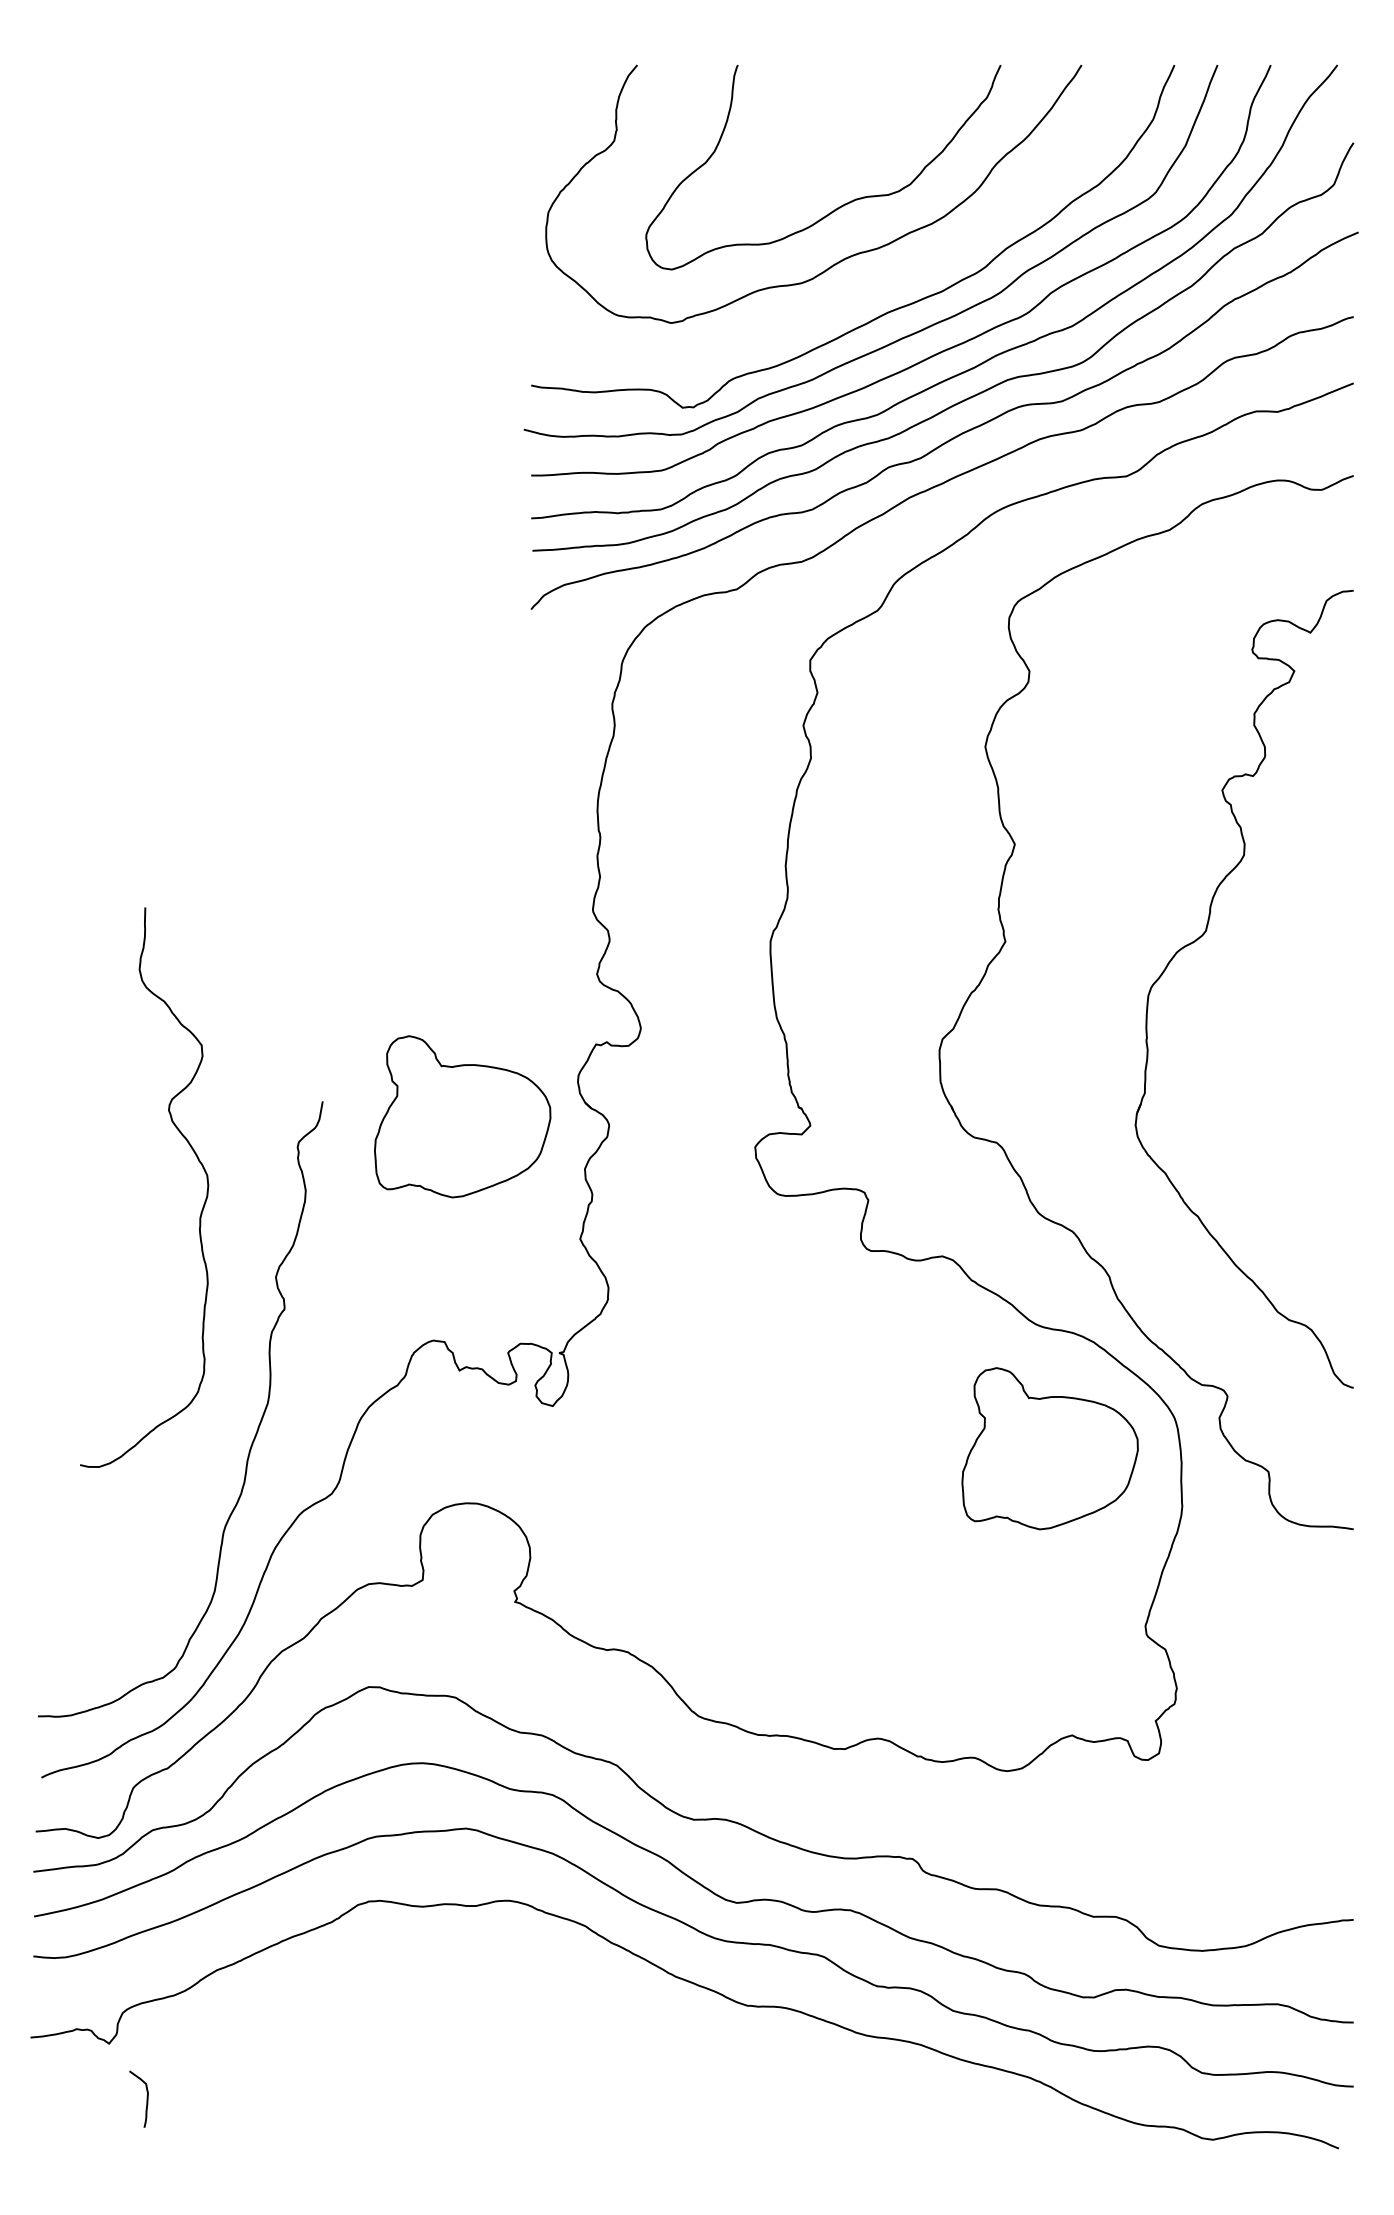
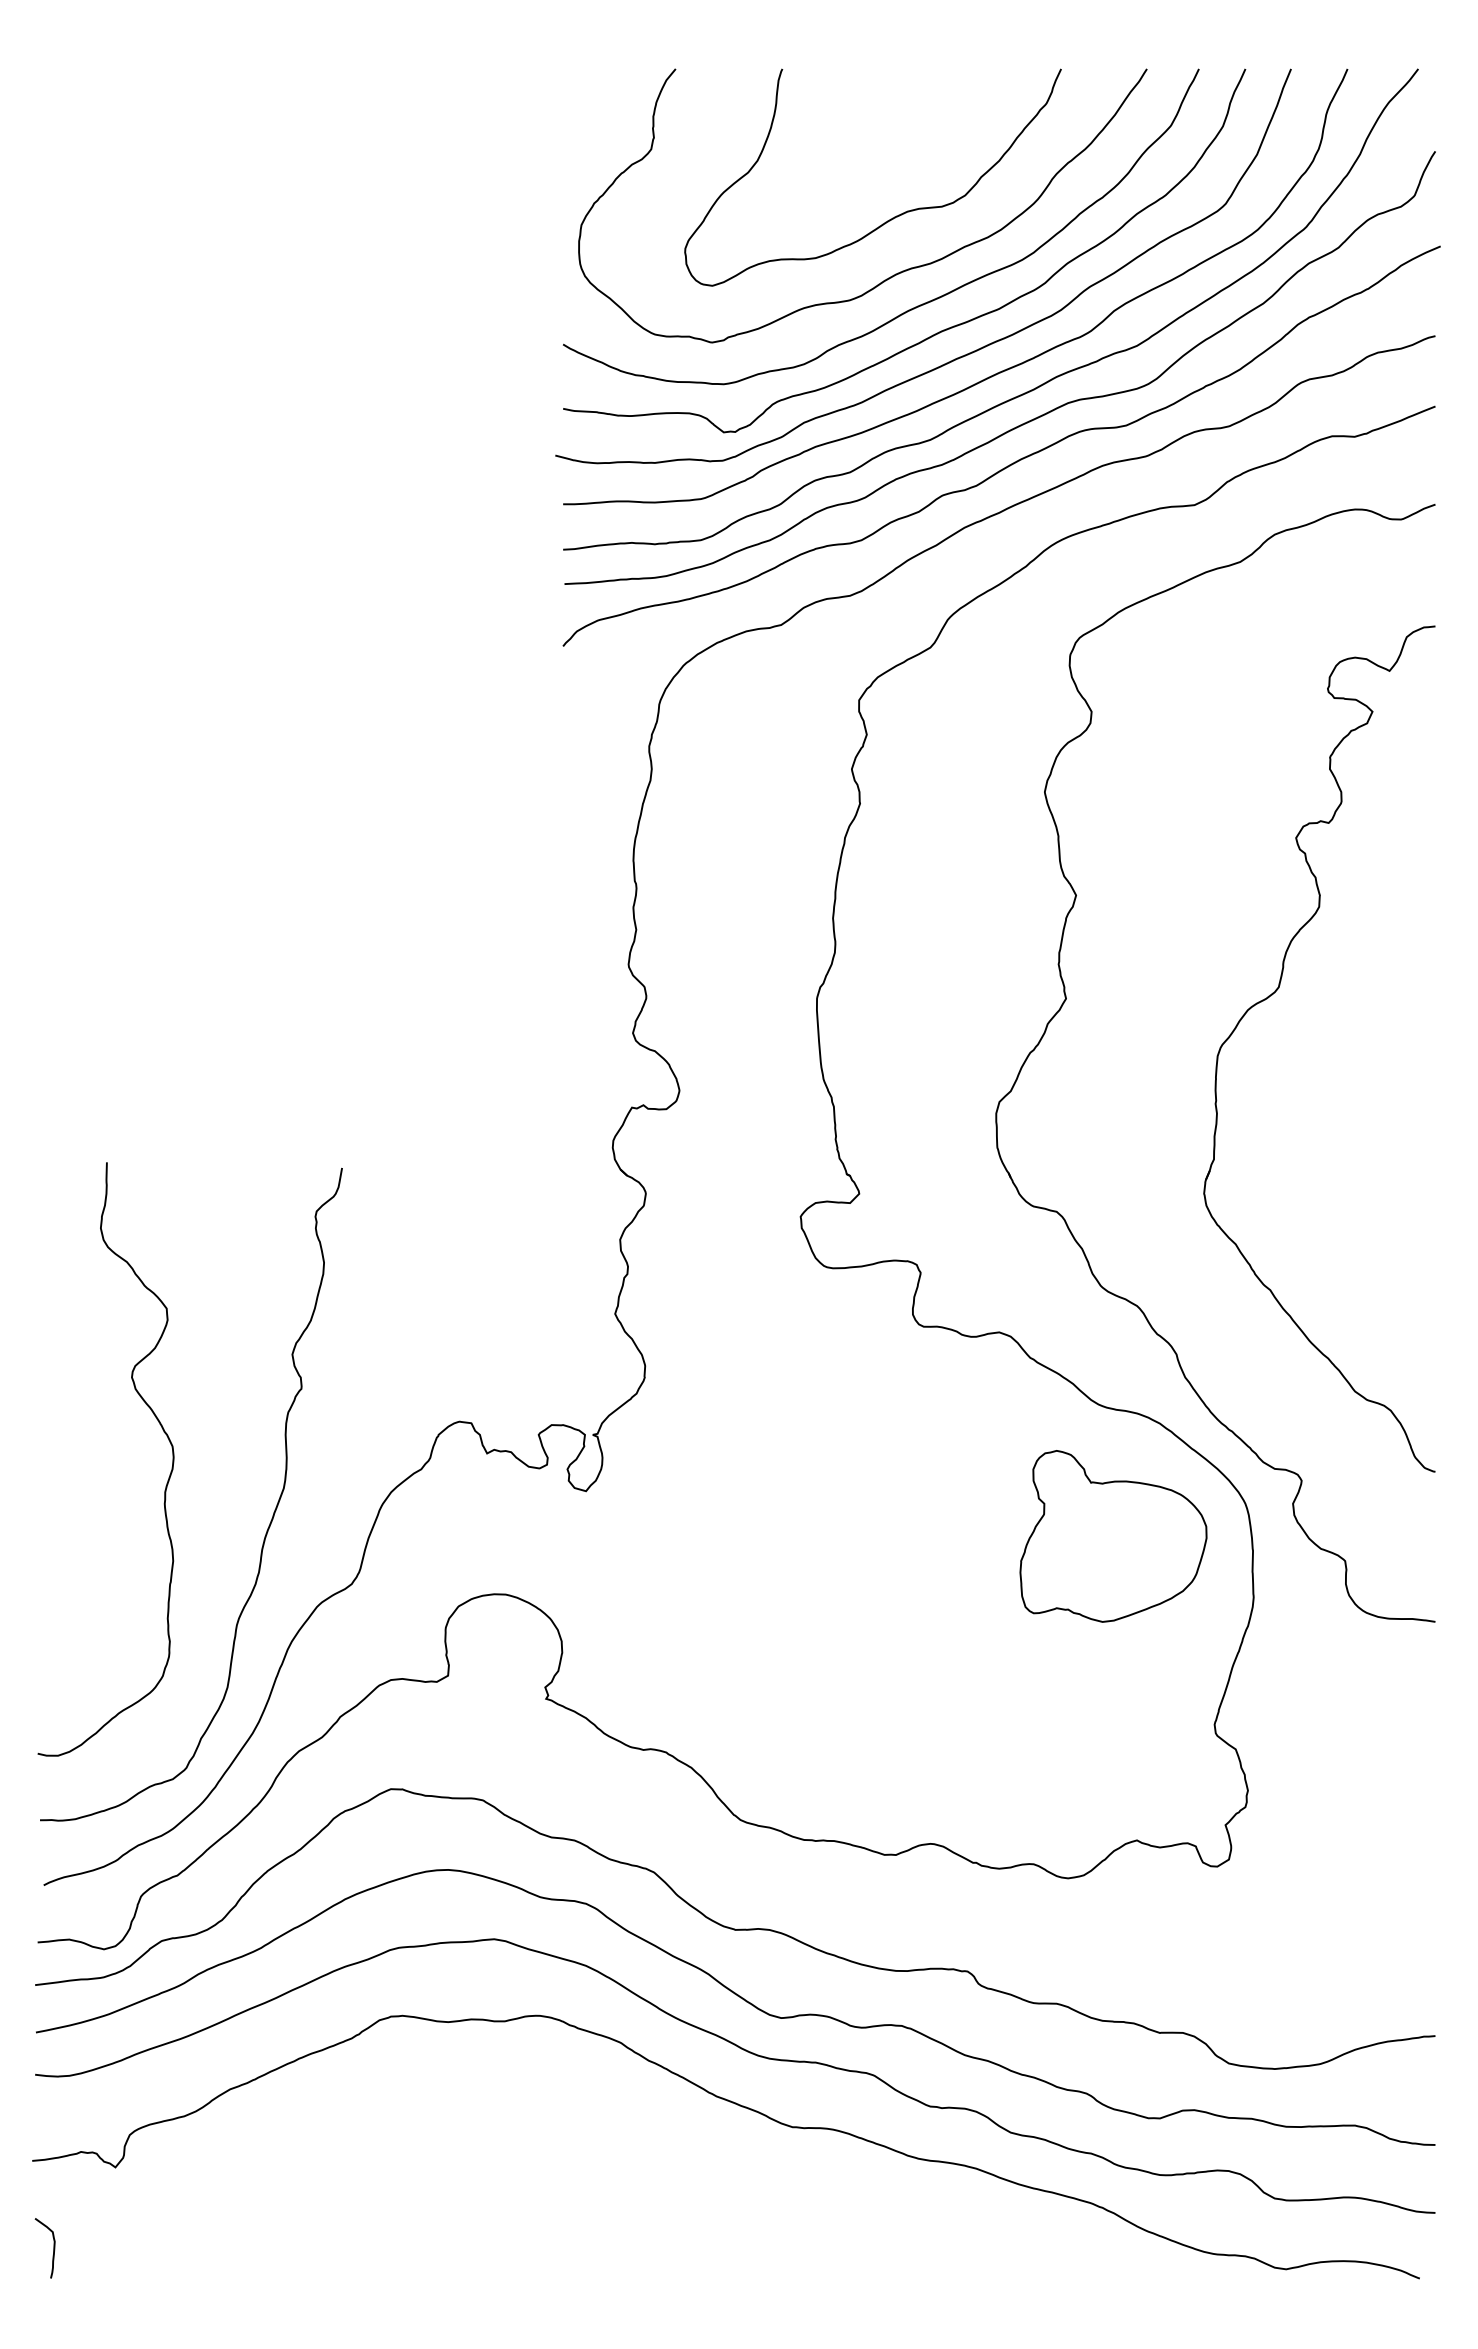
curve: (865, 288) -> (917, 305), added
part: (462, 1116) -> (490, 1184), removed
curve: (197, 1160) -> (162, 1430), moved
curve: (146, 2099) -> (53, 2248), moved

